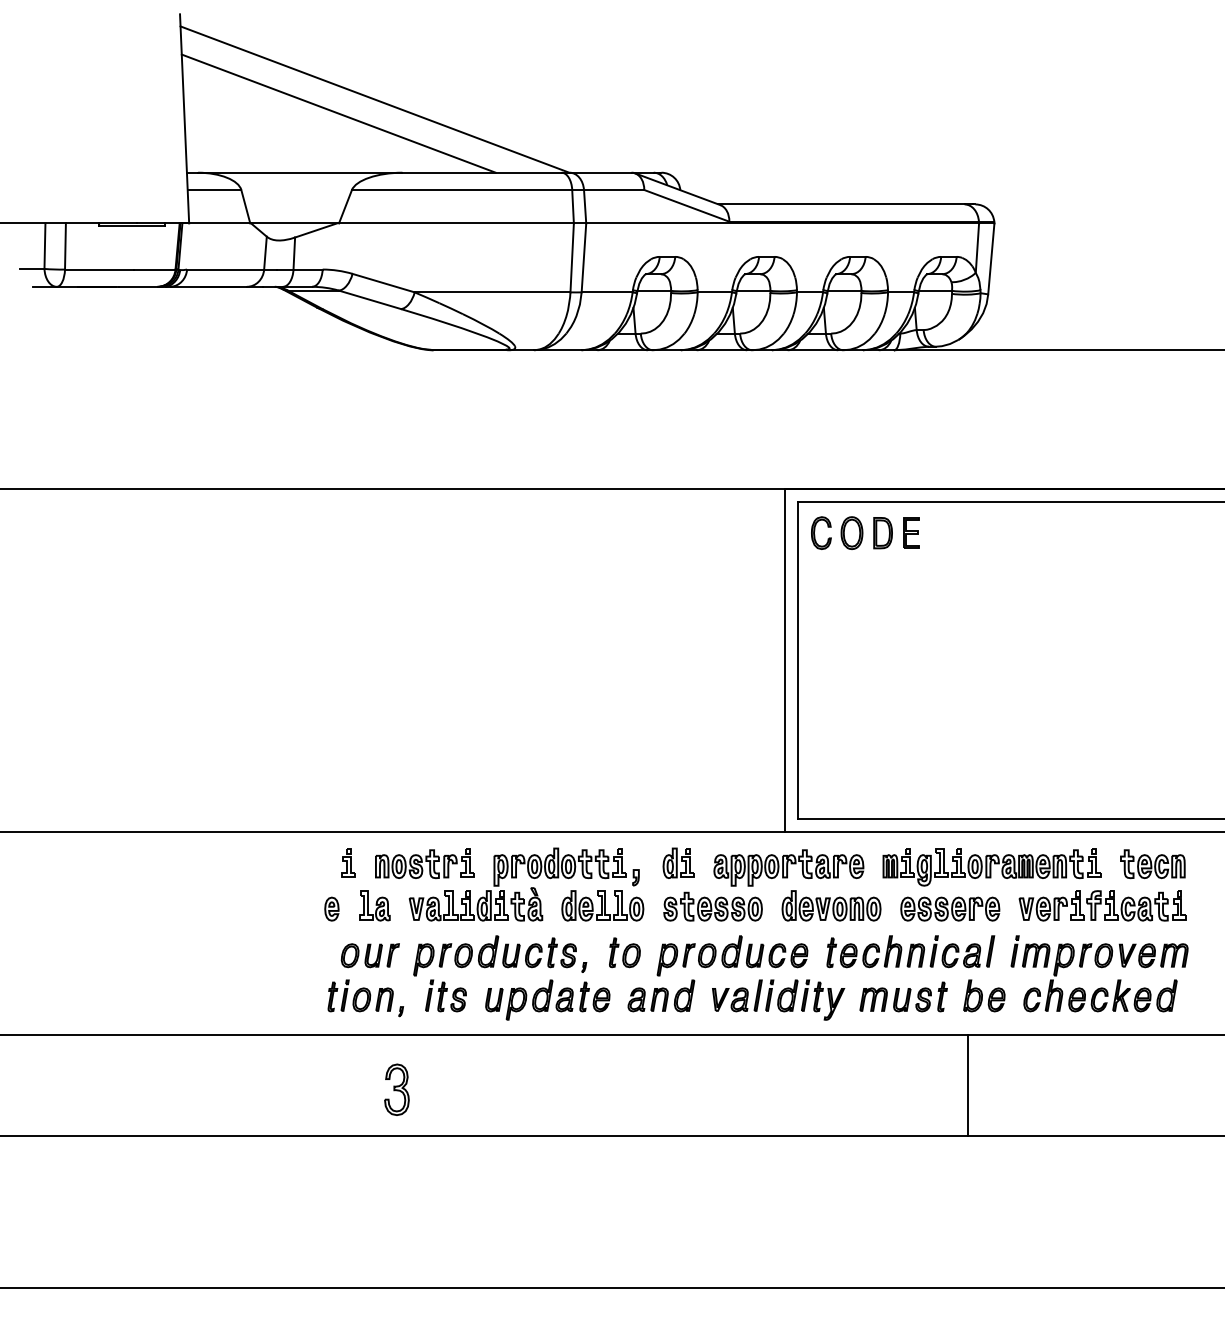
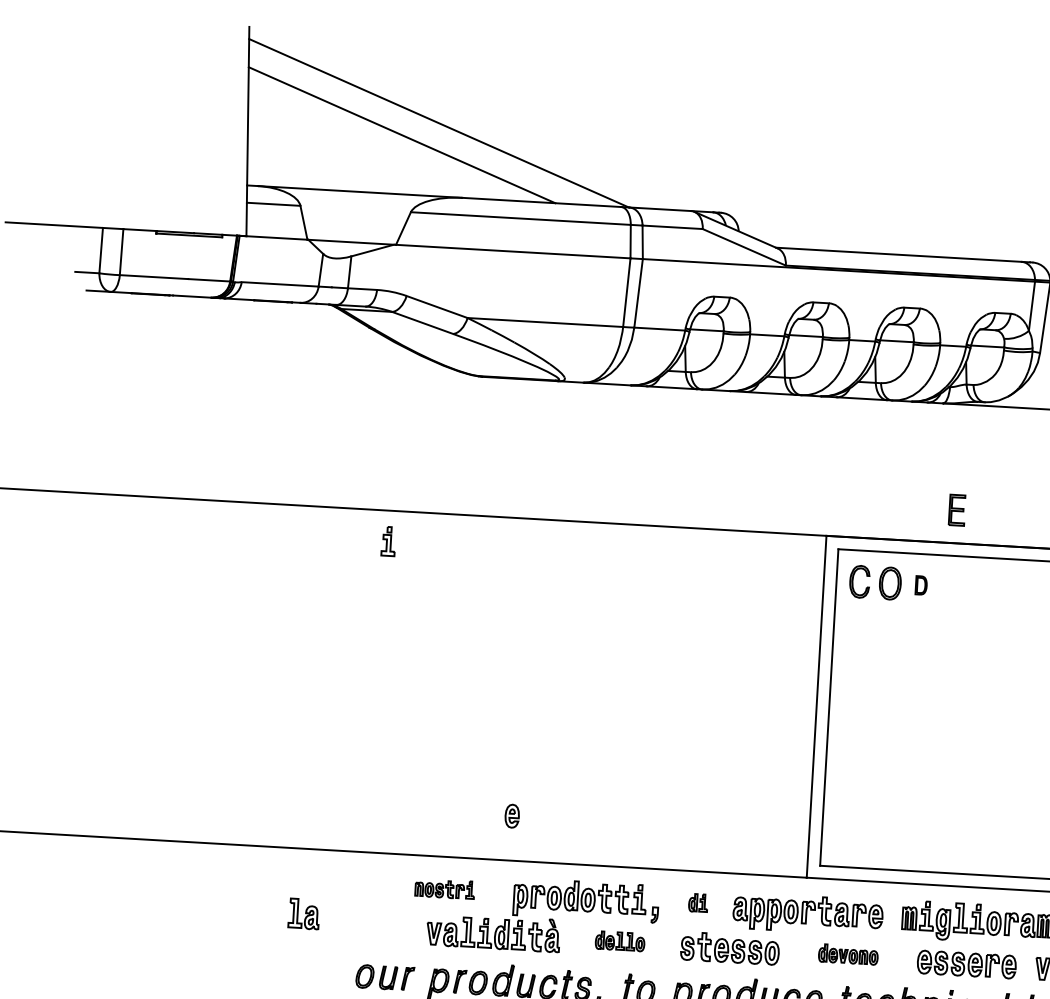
part: (911, 532) -> (957, 509), moved
part: (882, 533) -> (920, 585), size x0.6
part: (348, 862) -> (388, 540), moved
part: (678, 862) -> (698, 902), size x0.6
part: (424, 863) -> (444, 888), size x0.6
part: (374, 905) -> (303, 913), moved
part: (602, 905) -> (619, 940), size x0.6
part: (831, 905) -> (848, 954), size x0.6
part: (331, 908) -> (511, 815), moved

